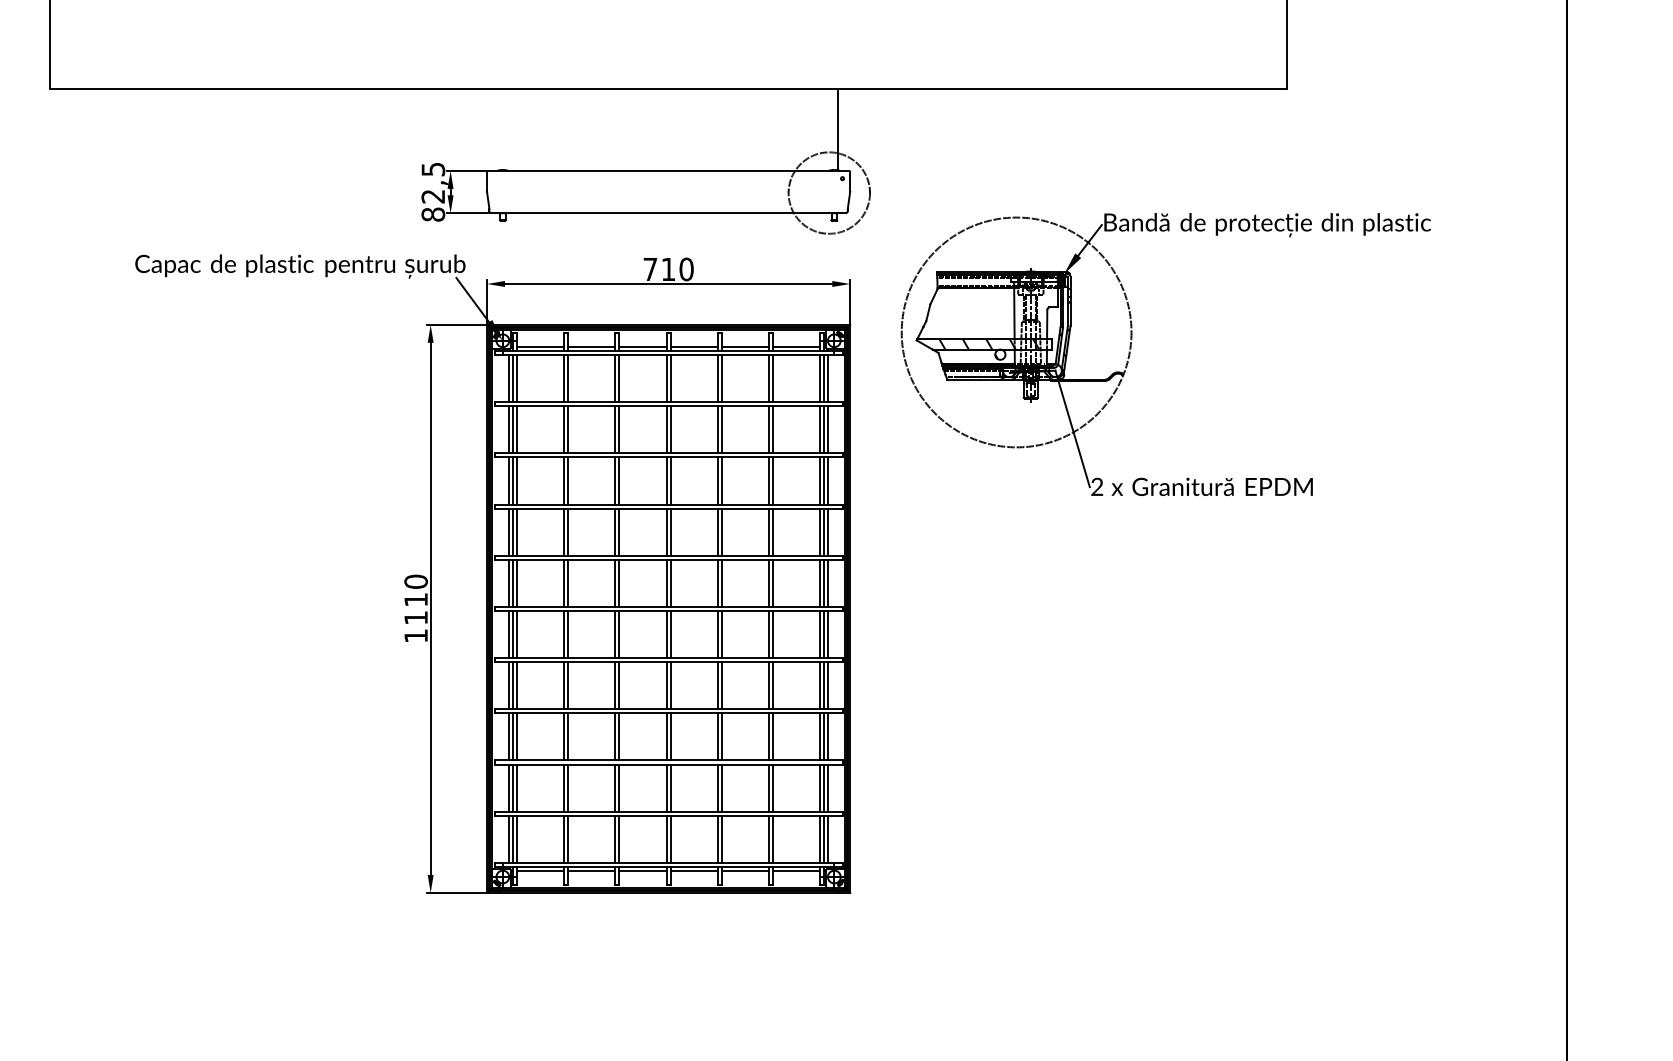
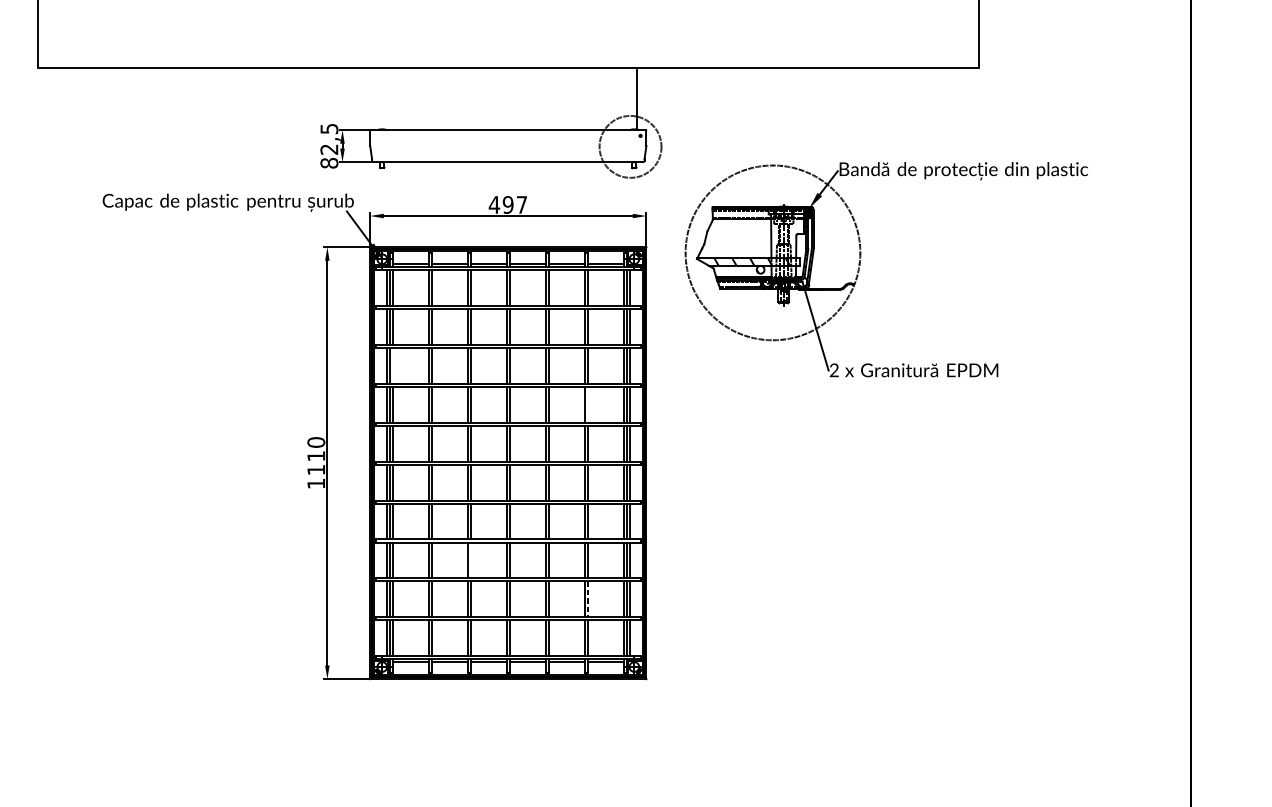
text: (667, 269) -> (507, 205), 710 -> 497
line: (517, 480) -> (393, 365), removed
line: (773, 531) -> (588, 404), removed
line: (619, 736) -> (470, 560), removed
line: (773, 788) -> (588, 599), solid -> dashed

